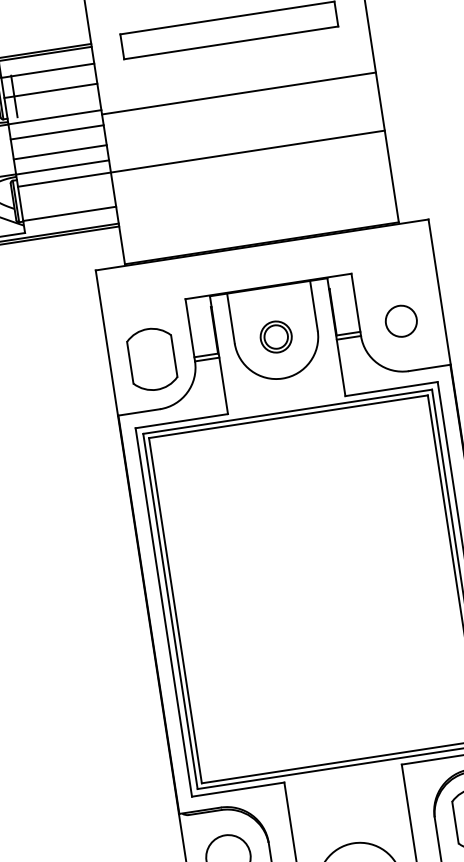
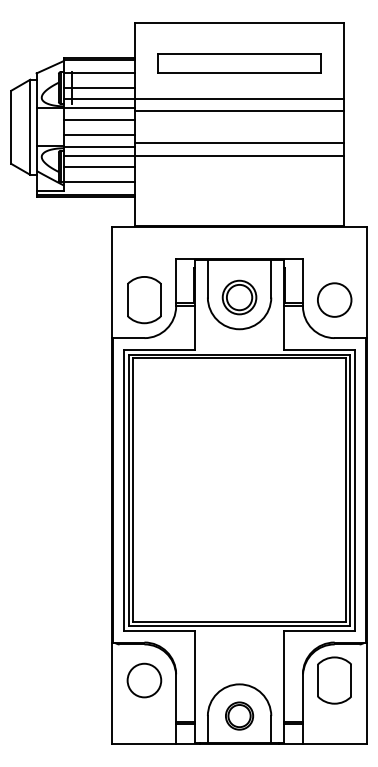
line: (189, 83) -> (203, 98), added
line: (245, 135) -> (239, 143), added
line: (65, 193) -> (98, 166), added
circle: (400, 320) -> (334, 299), size x1.43
part: (276, 337) -> (239, 297), size x1.43

